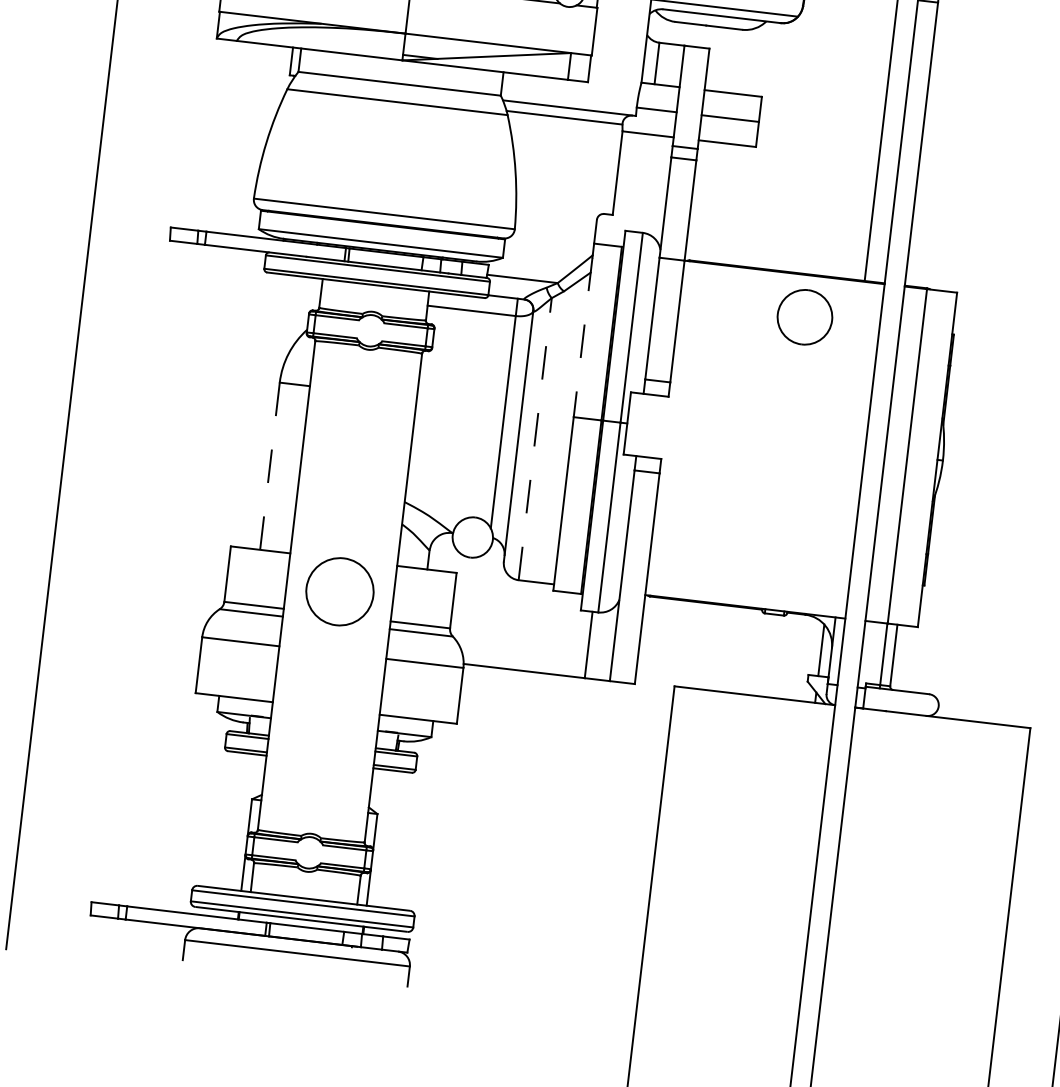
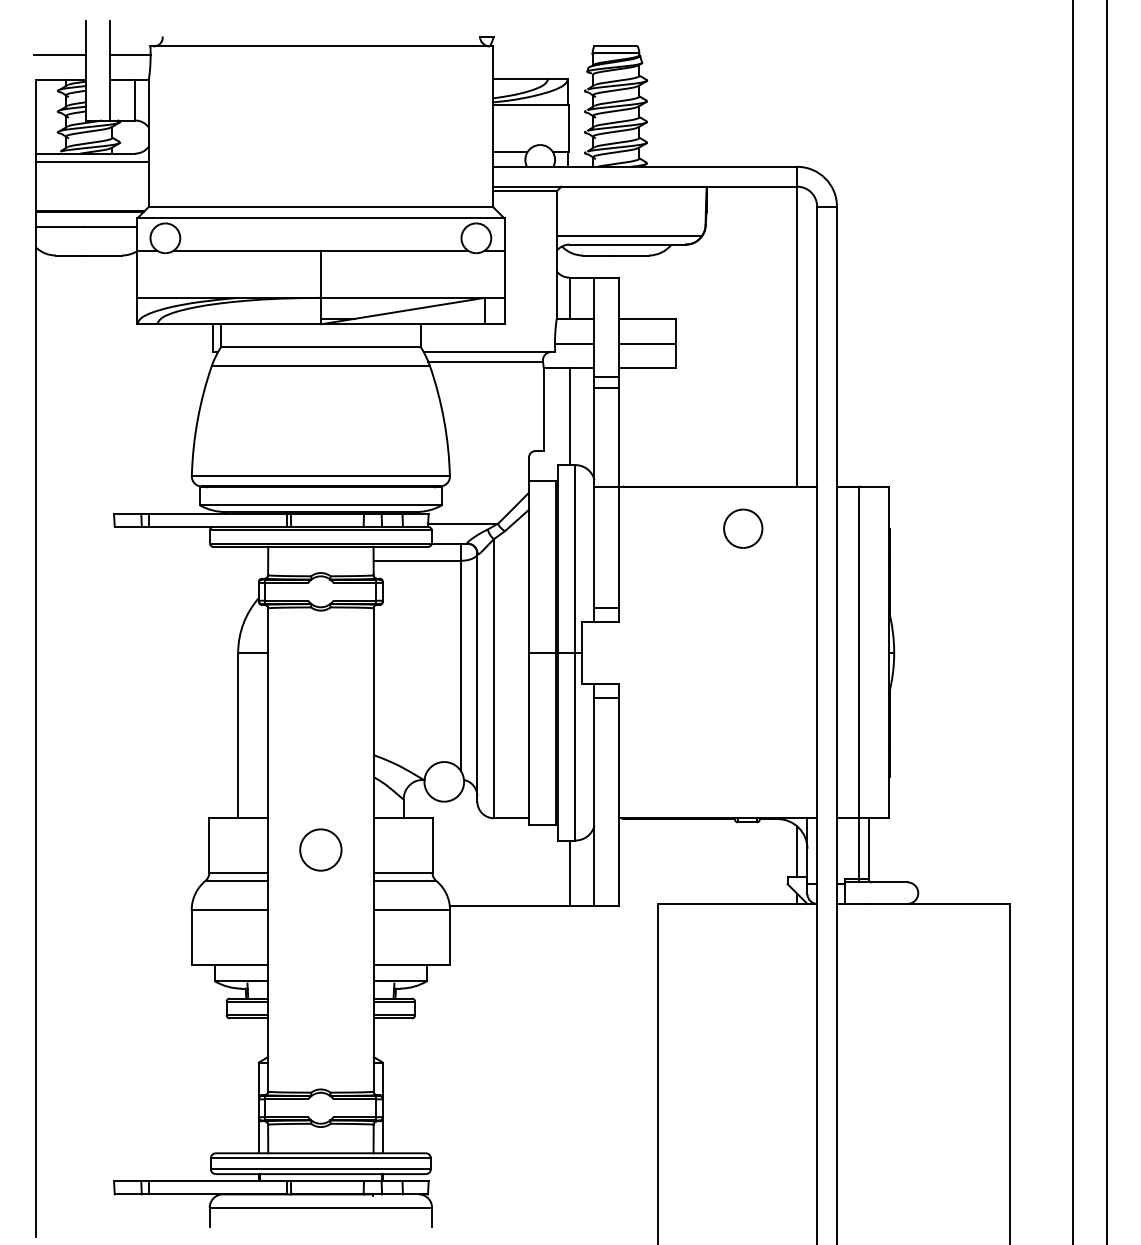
line: (642, 183) -> (569, 416), added
part: (805, 316) -> (743, 528), size x0.71
line: (582, 336) -> (528, 573), dashed -> solid
line: (534, 438) -> (493, 678), dashed -> solid
line: (270, 466) -> (238, 735), dashed -> solid
circle: (339, 591) -> (320, 849), size x0.62

